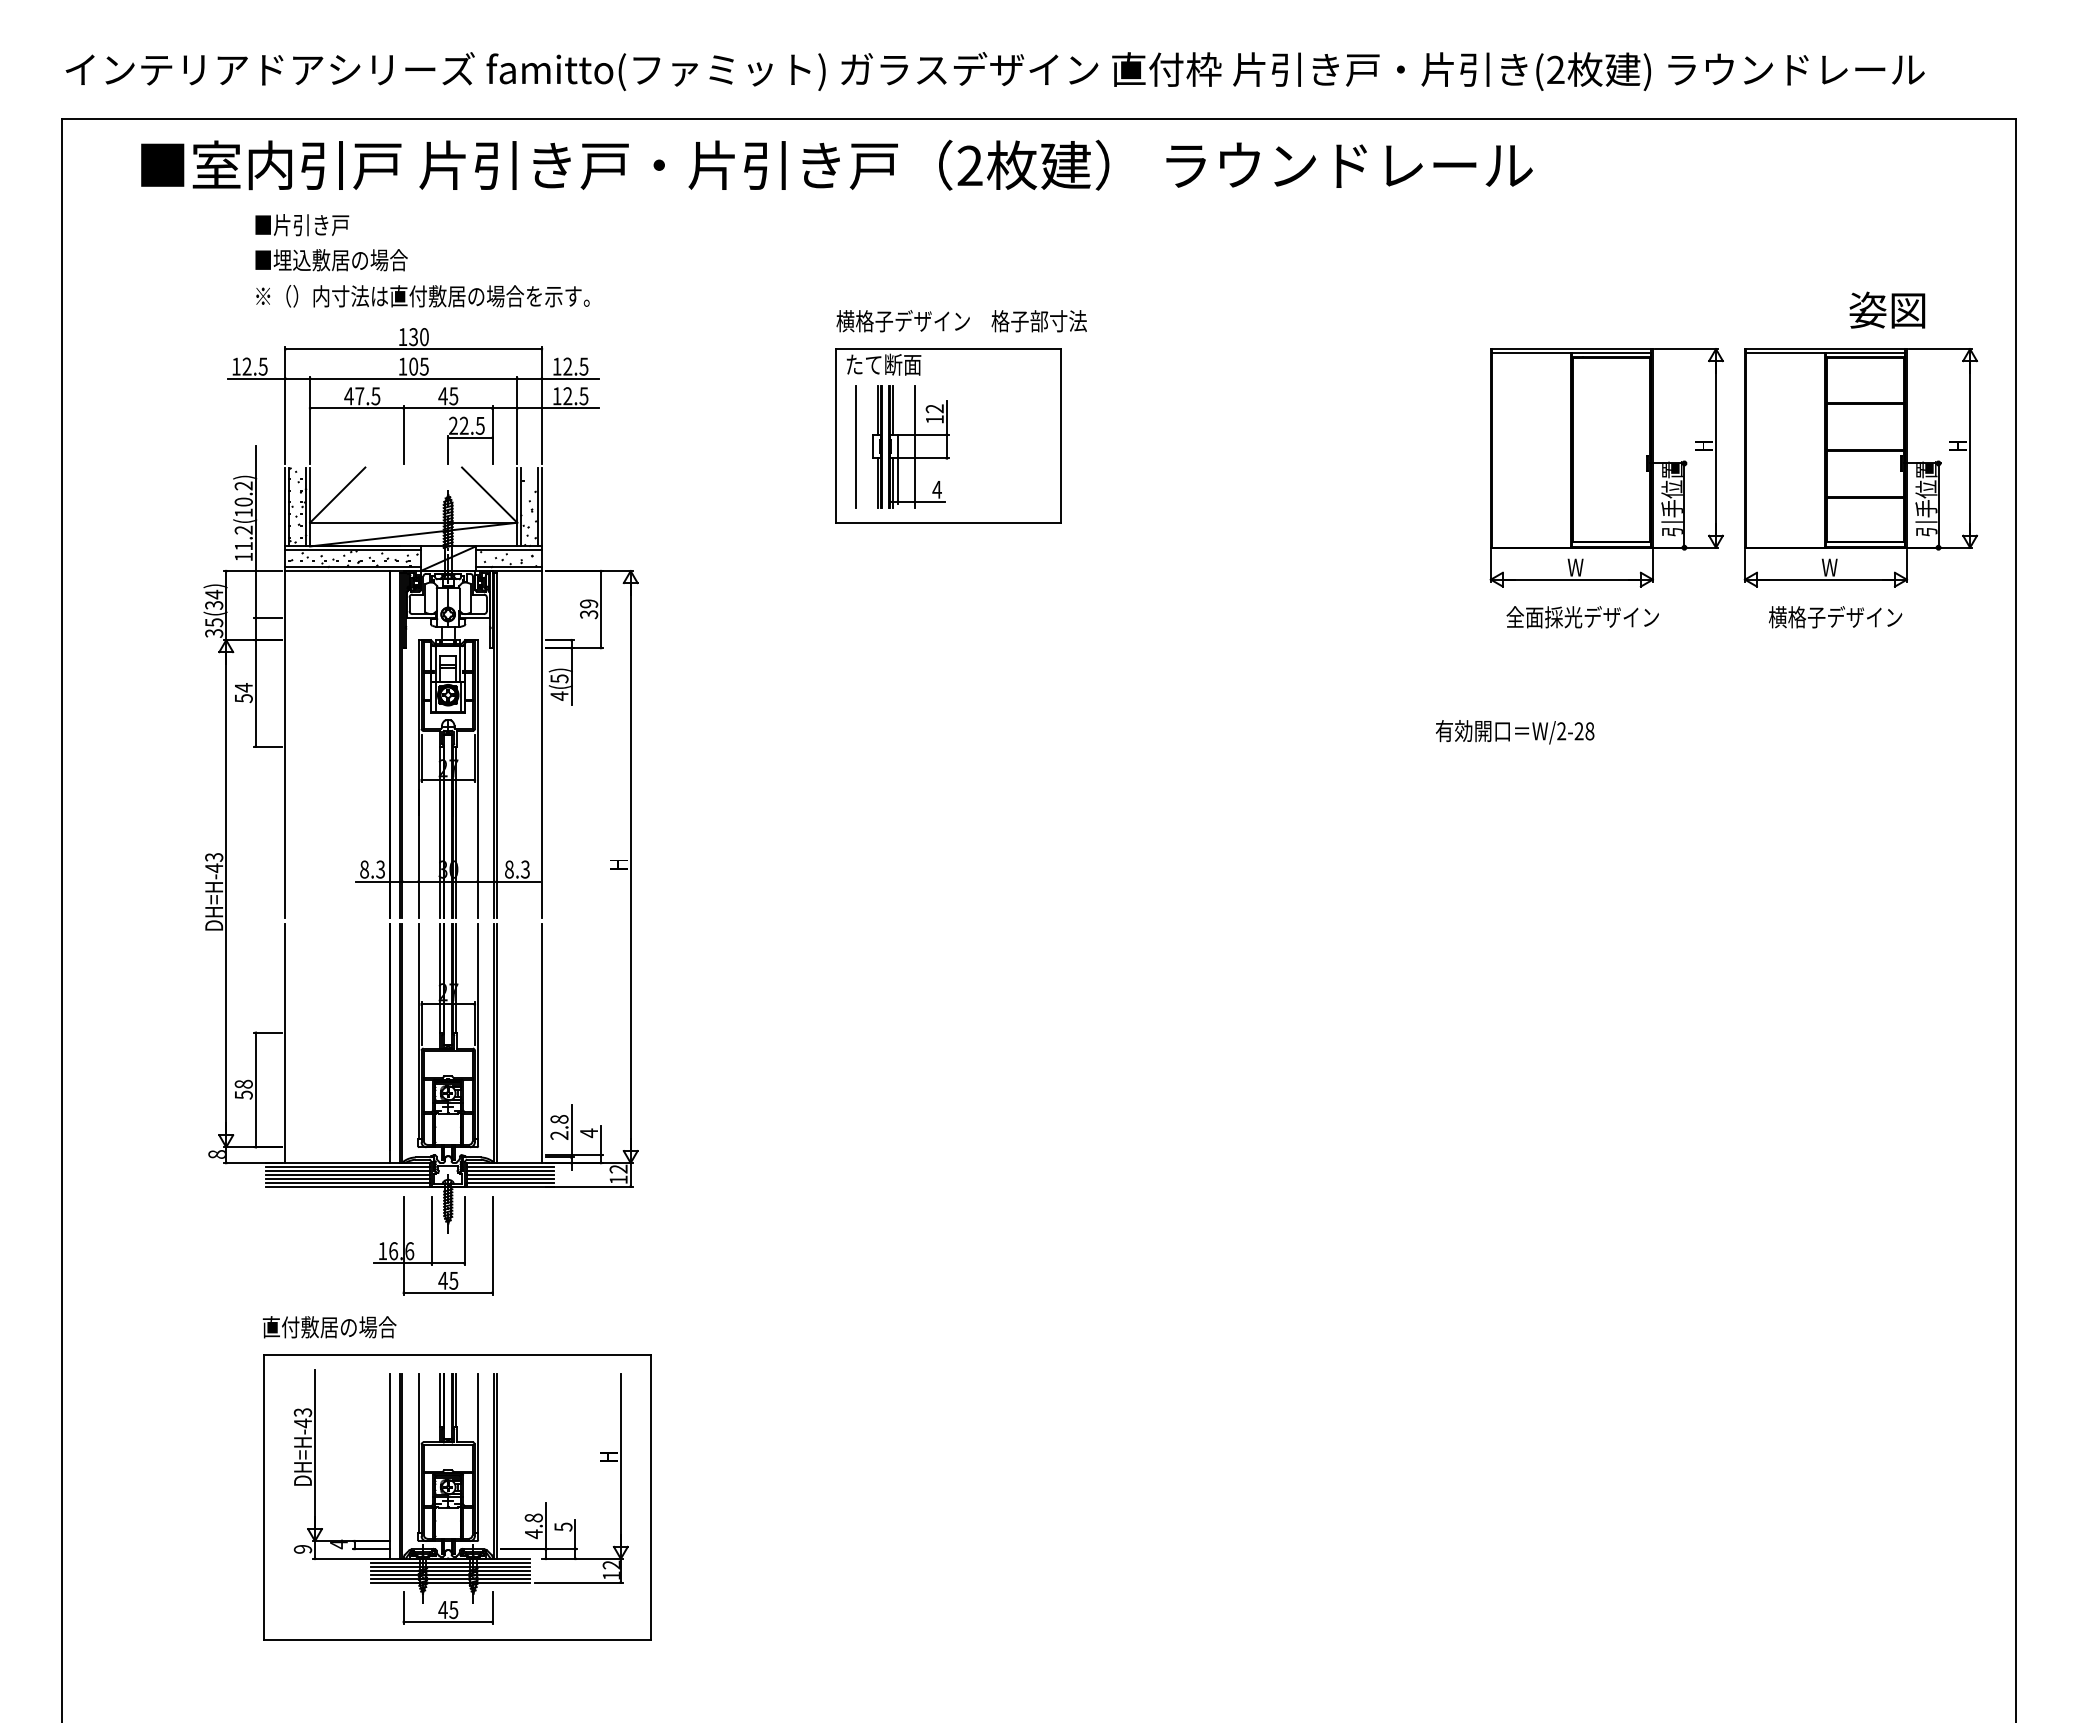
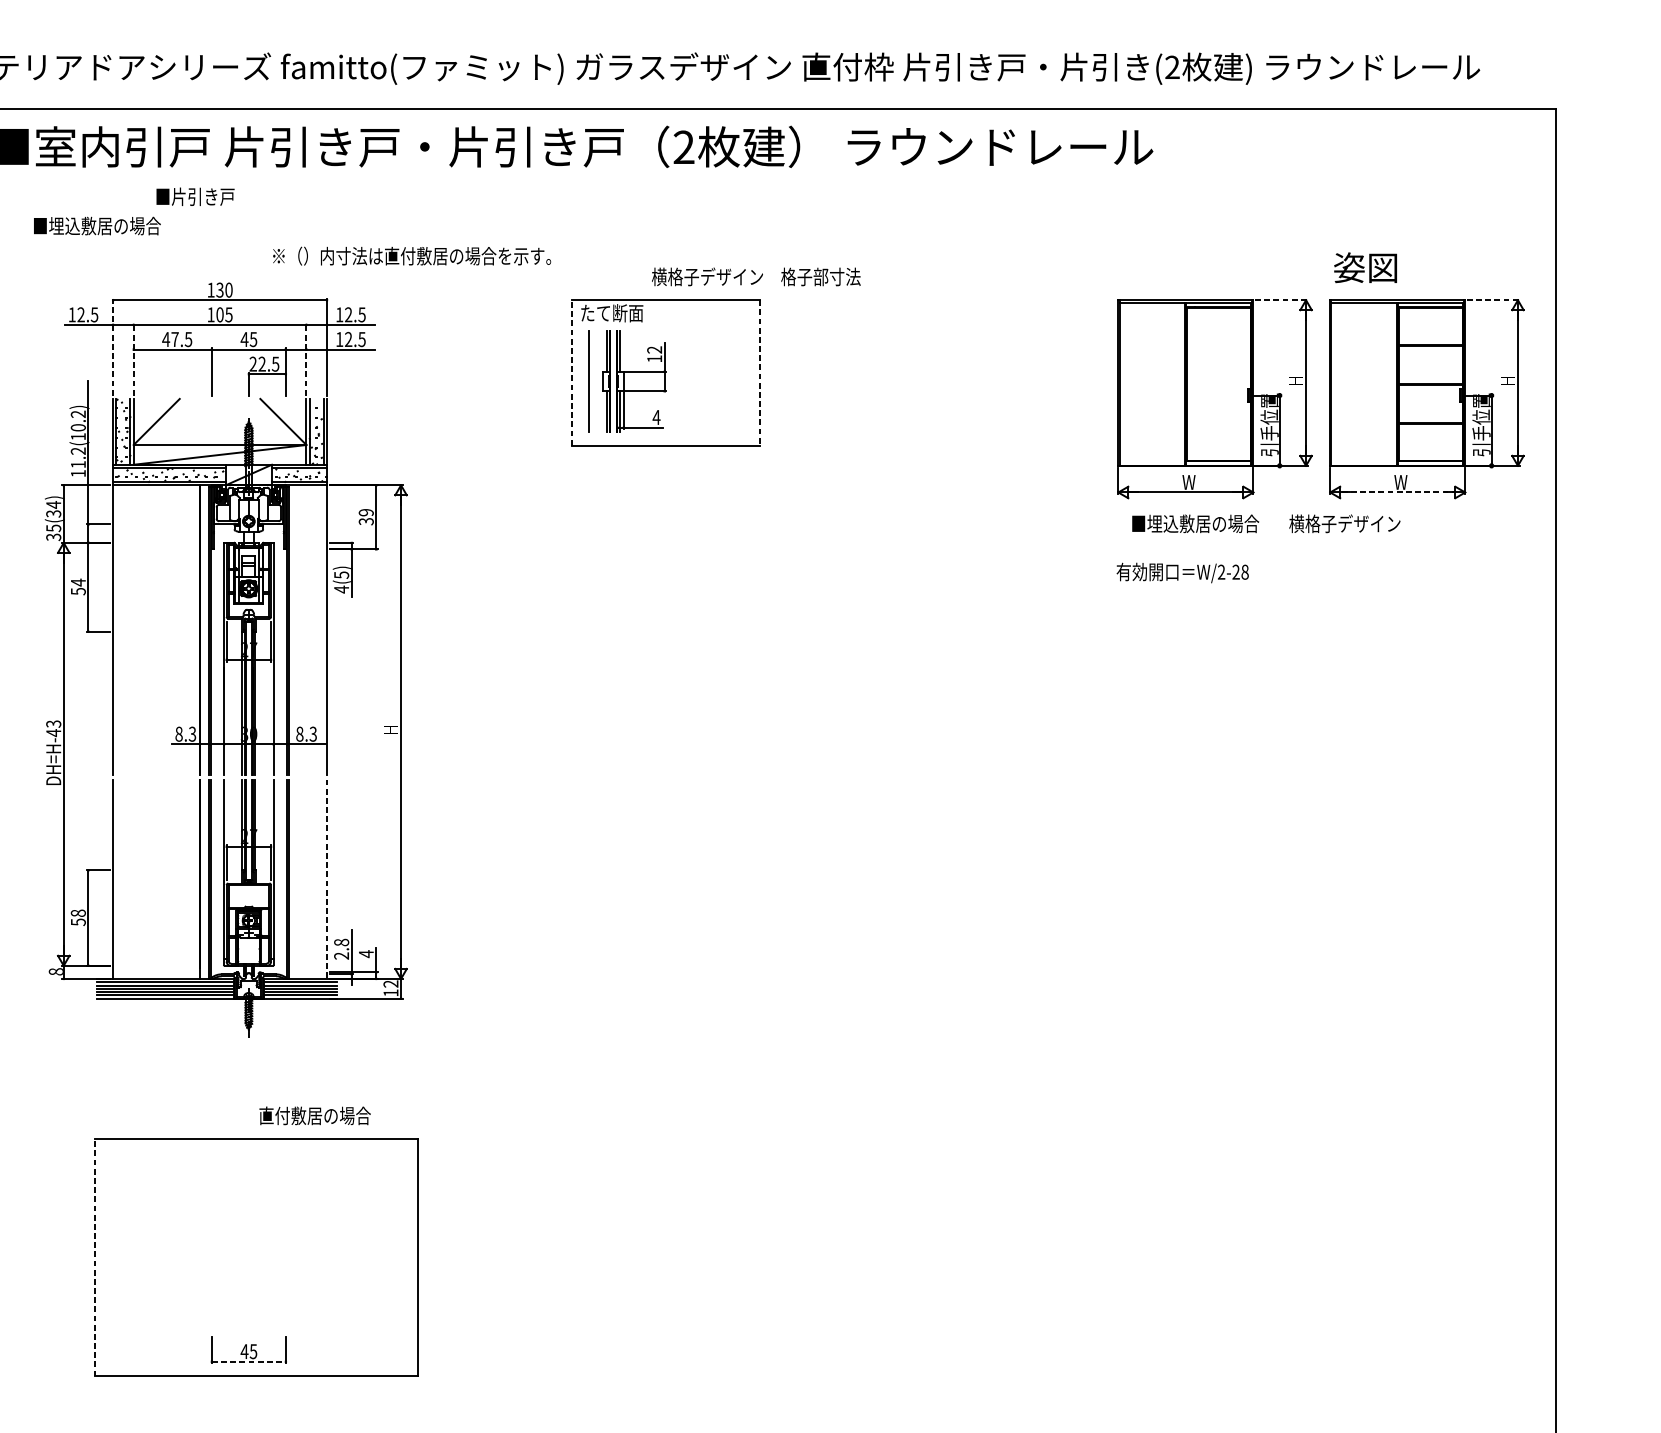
text: (302, 225) -> (195, 197), moved
text: (331, 260) -> (97, 226), moved
text: (422, 296) -> (411, 256), moved
text: (1887, 309) -> (1365, 267), moved
text: (961, 321) -> (756, 277), moved
line: (1686, 349) -> (1281, 300), solid -> dashed
line: (1940, 349) -> (1493, 300), solid -> dashed
line: (285, 404) -> (113, 346), solid -> dashed
line: (310, 419) -> (134, 358), solid -> dashed
line: (517, 419) -> (306, 358), solid -> dashed
line: (835, 435) -> (571, 372), solid -> dashed
line: (1061, 436) -> (760, 373), solid -> dashed
line: (915, 446) -> (638, 381), removed
line: (1826, 579) -> (1398, 492), solid -> dashed
text: (1582, 617) -> (1194, 524), 全面採光デザイン -> ■埋込敷居の場合
text: (1835, 617) -> (1344, 524), moved
text: (1515, 732) -> (1183, 573), moved
line: (541, 1043) -> (326, 879), solid -> dashed
part: (433, 1245) -> (236, 1047), removed
text: (329, 1327) -> (314, 1116), moved
part: (460, 1486) -> (259, 1248), removed
line: (264, 1496) -> (95, 1257), solid -> dashed
line: (448, 1622) -> (249, 1362), solid -> dashed

